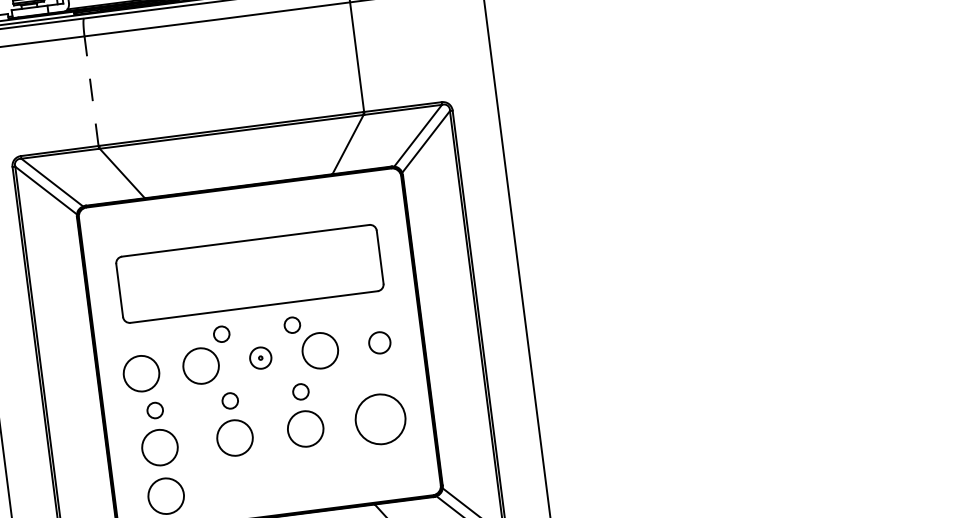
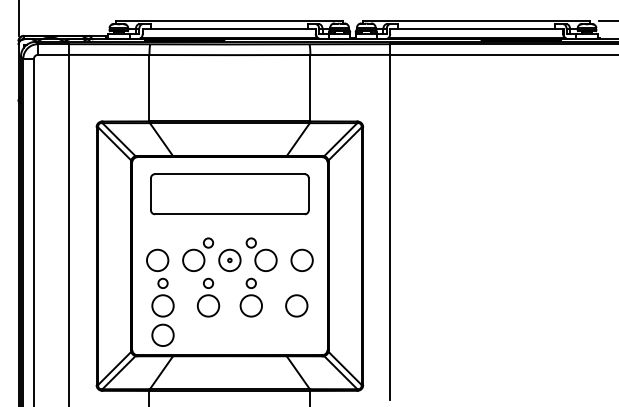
line: (91, 89) -> (149, 87), dashed -> solid
part: (249, 274) -> (229, 194), moved
circle: (378, 341) -> (301, 259), size x1.67
part: (259, 356) -> (229, 259), size x1.67
circle: (380, 418) -> (296, 305), size x0.71

